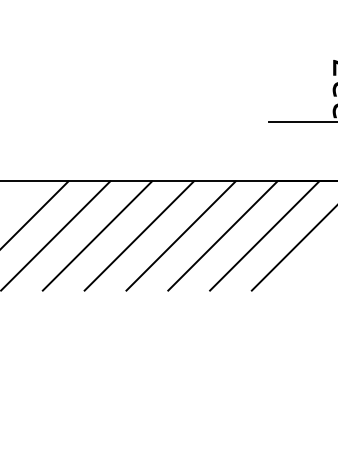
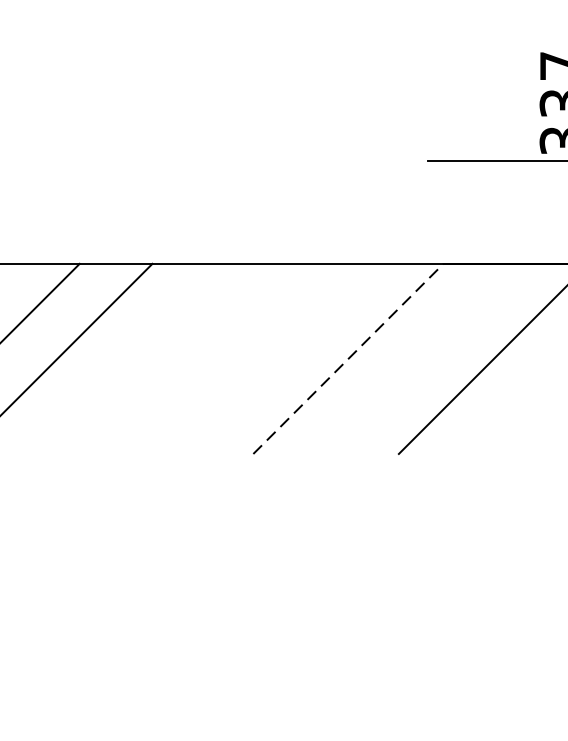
line: (97, 235) -> (130, 358), removed
line: (138, 235) -> (201, 358), removed
line: (180, 235) -> (274, 358), removed
line: (223, 235) -> (349, 358), solid -> dashed
line: (264, 235) -> (420, 358), removed

